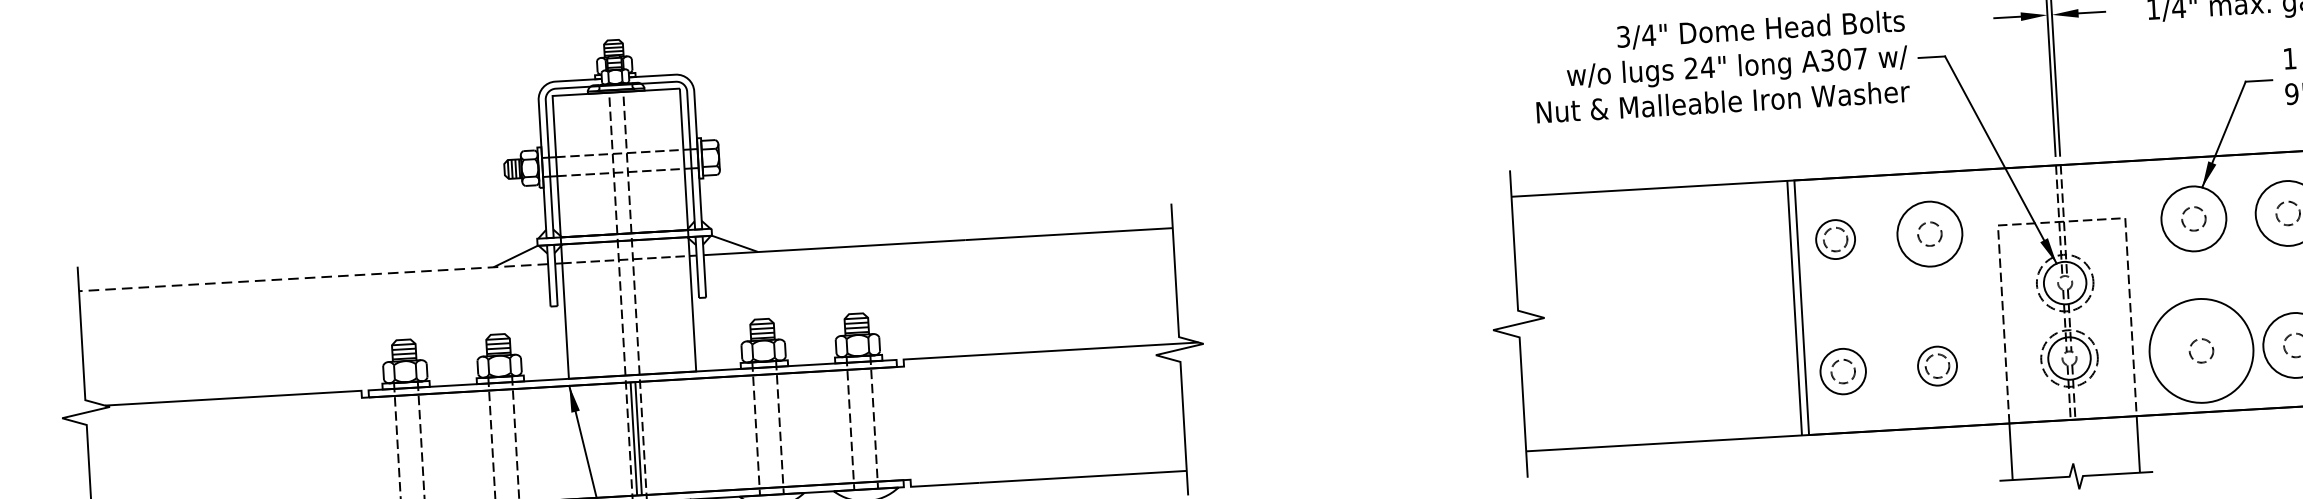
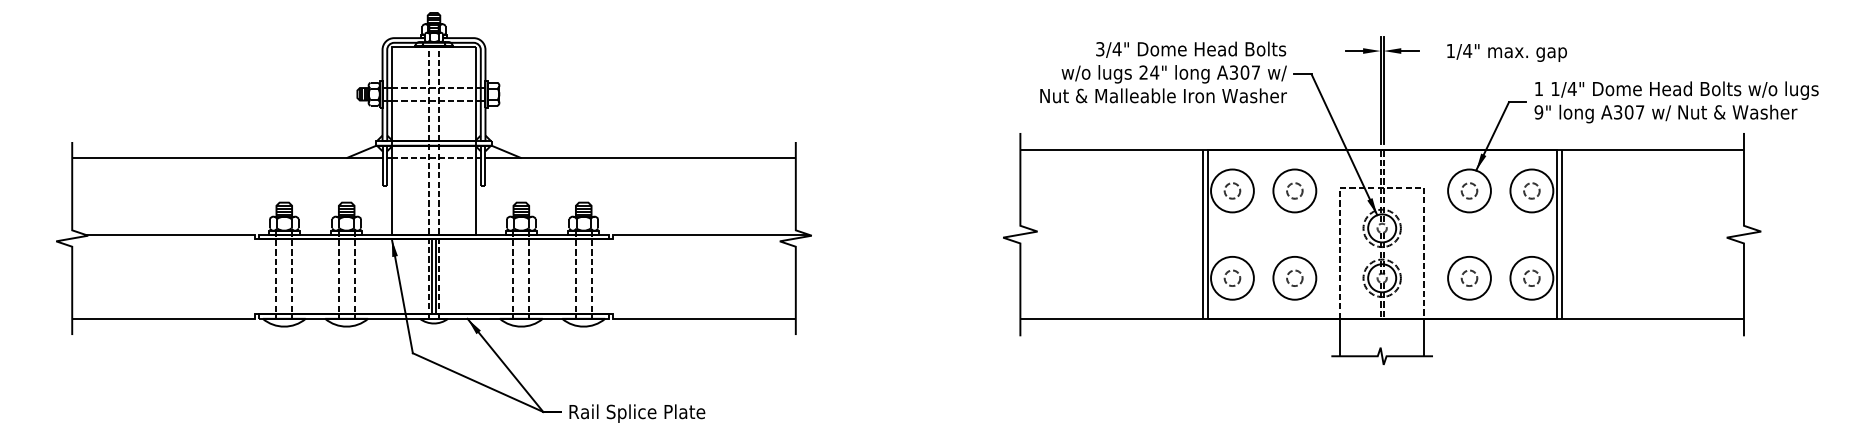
circle: (1835, 238) -> (1232, 190), size x1.67
line: (312, 278) -> (226, 158), dashed -> solid
circle: (2201, 349) -> (1469, 277), size x0.62
circle: (1936, 364) -> (1294, 277), size x1.67
circle: (1843, 370) -> (1232, 277), size x1.43

